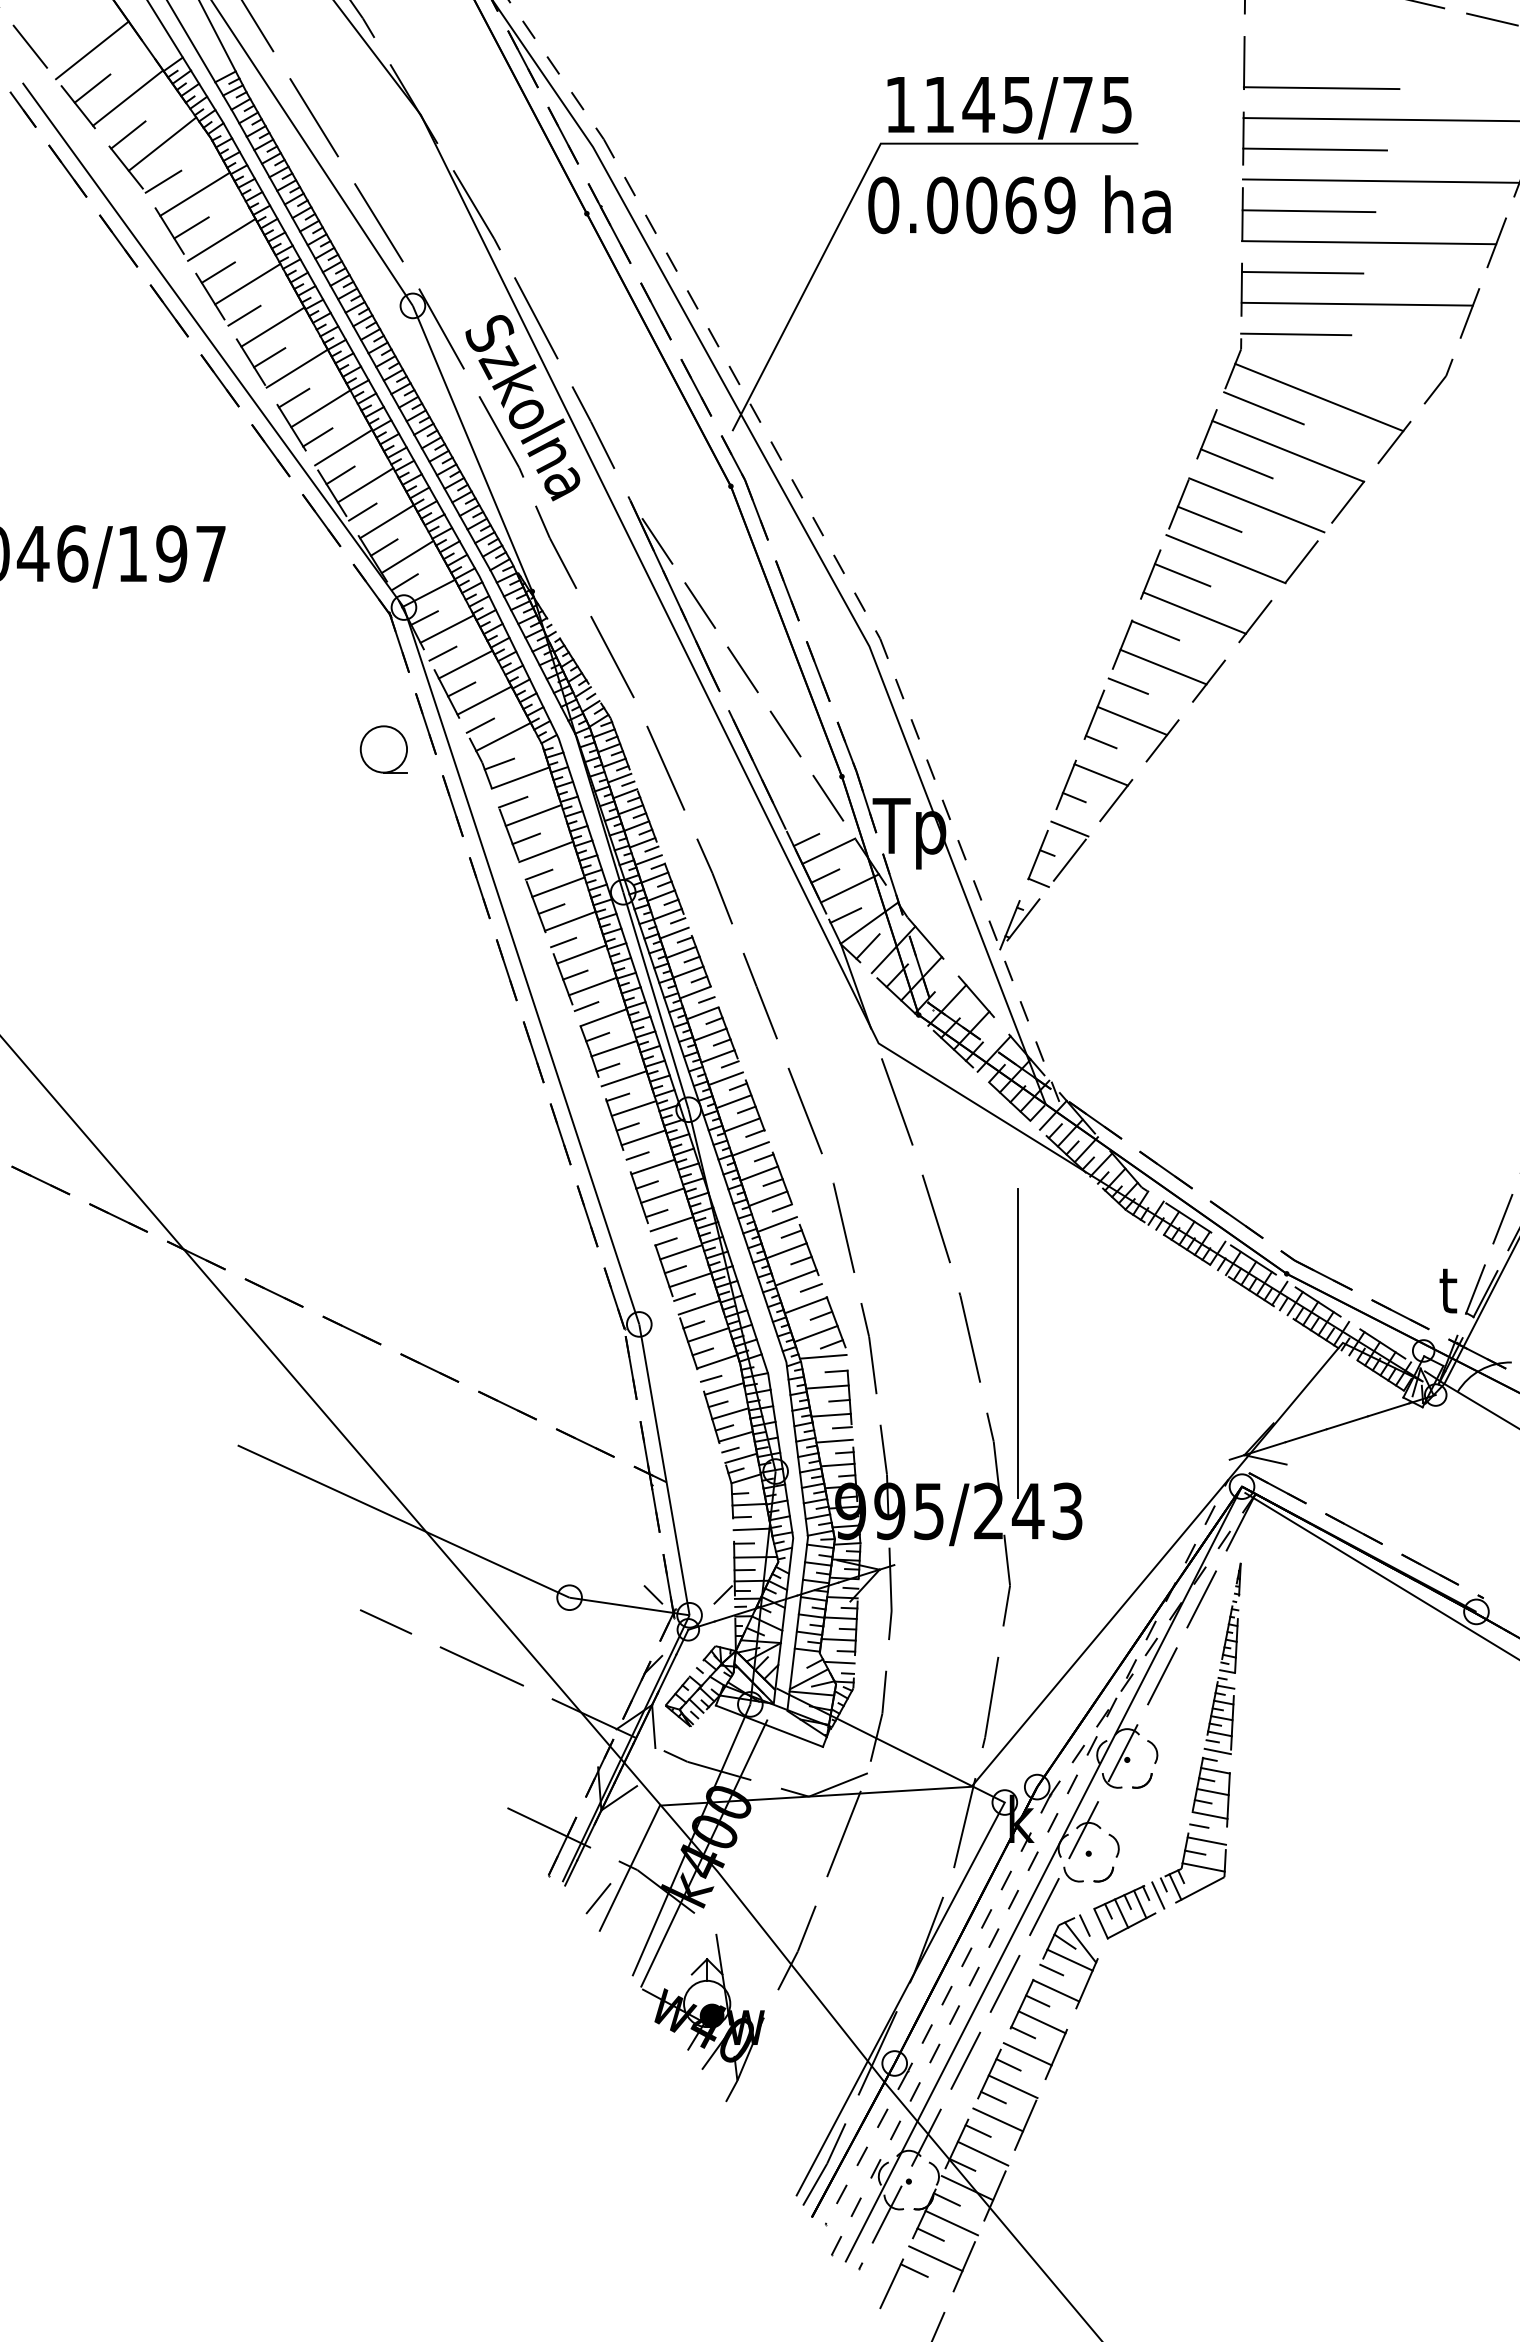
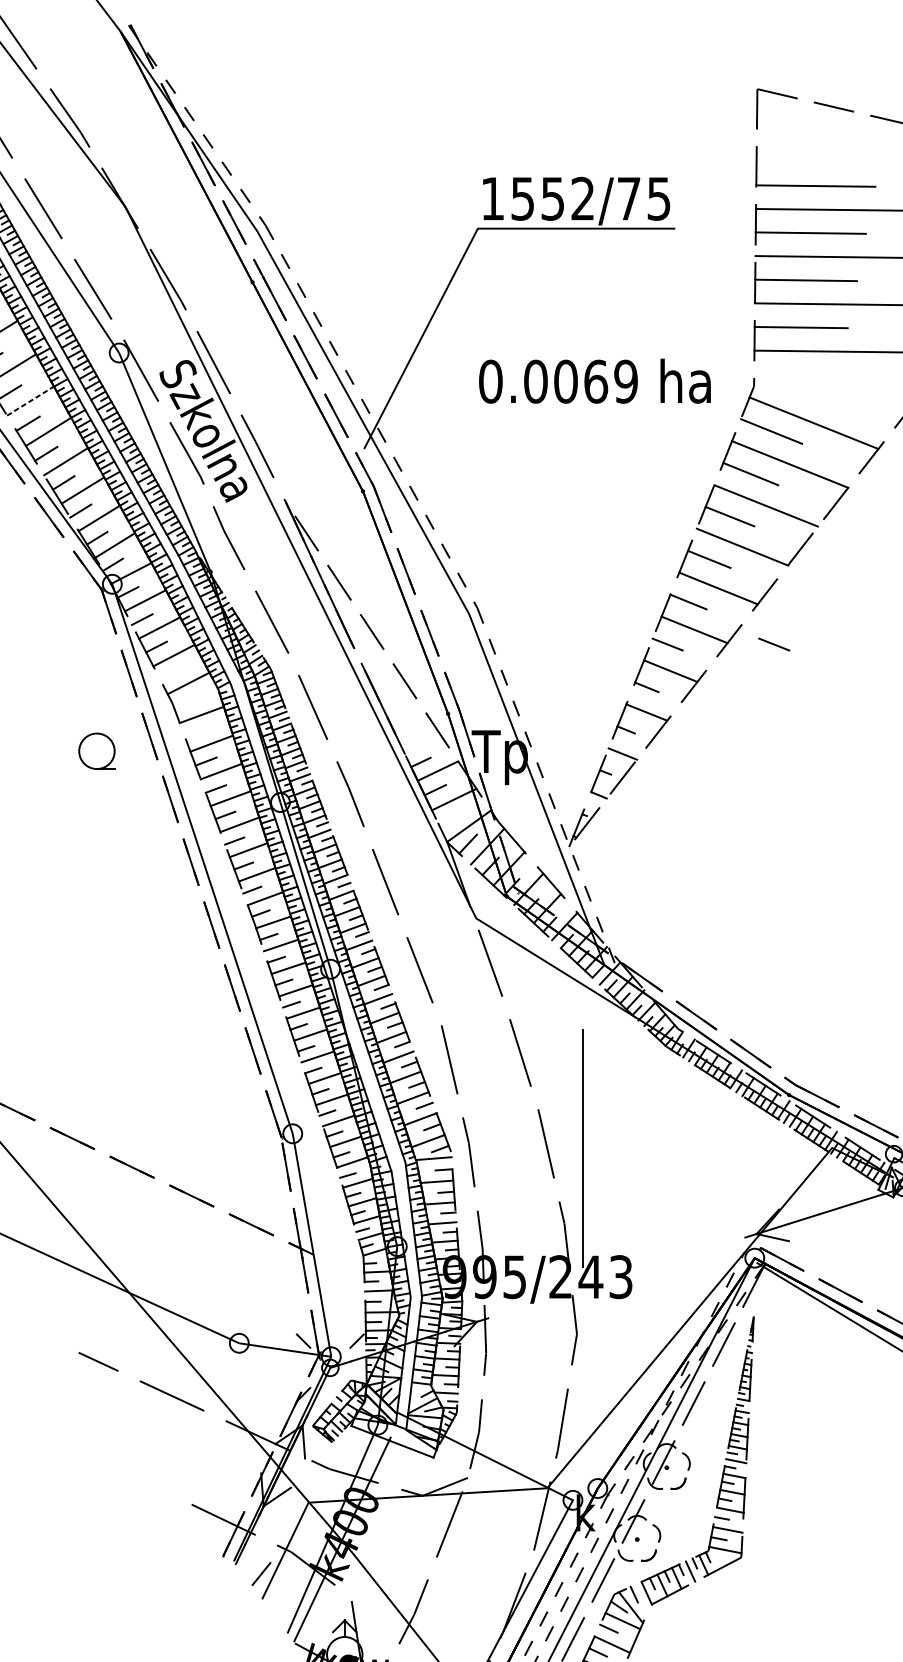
text: (978, 104) -> (552, 198), 1145/75 -> 1552/75
text: (1019, 204) -> (594, 381), moved
line: (1296, 334) -> (796, 374), removed
line: (297, 368) -> (30, 400), solid -> dashed
line: (1266, 685) -> (773, 644), added
line: (480, 725) -> (171, 674), removed
part: (383, 749) -> (96, 751), moved
line: (499, 763) -> (185, 703), removed
line: (512, 801) -> (195, 732), removed
line: (845, 915) -> (450, 820), removed

